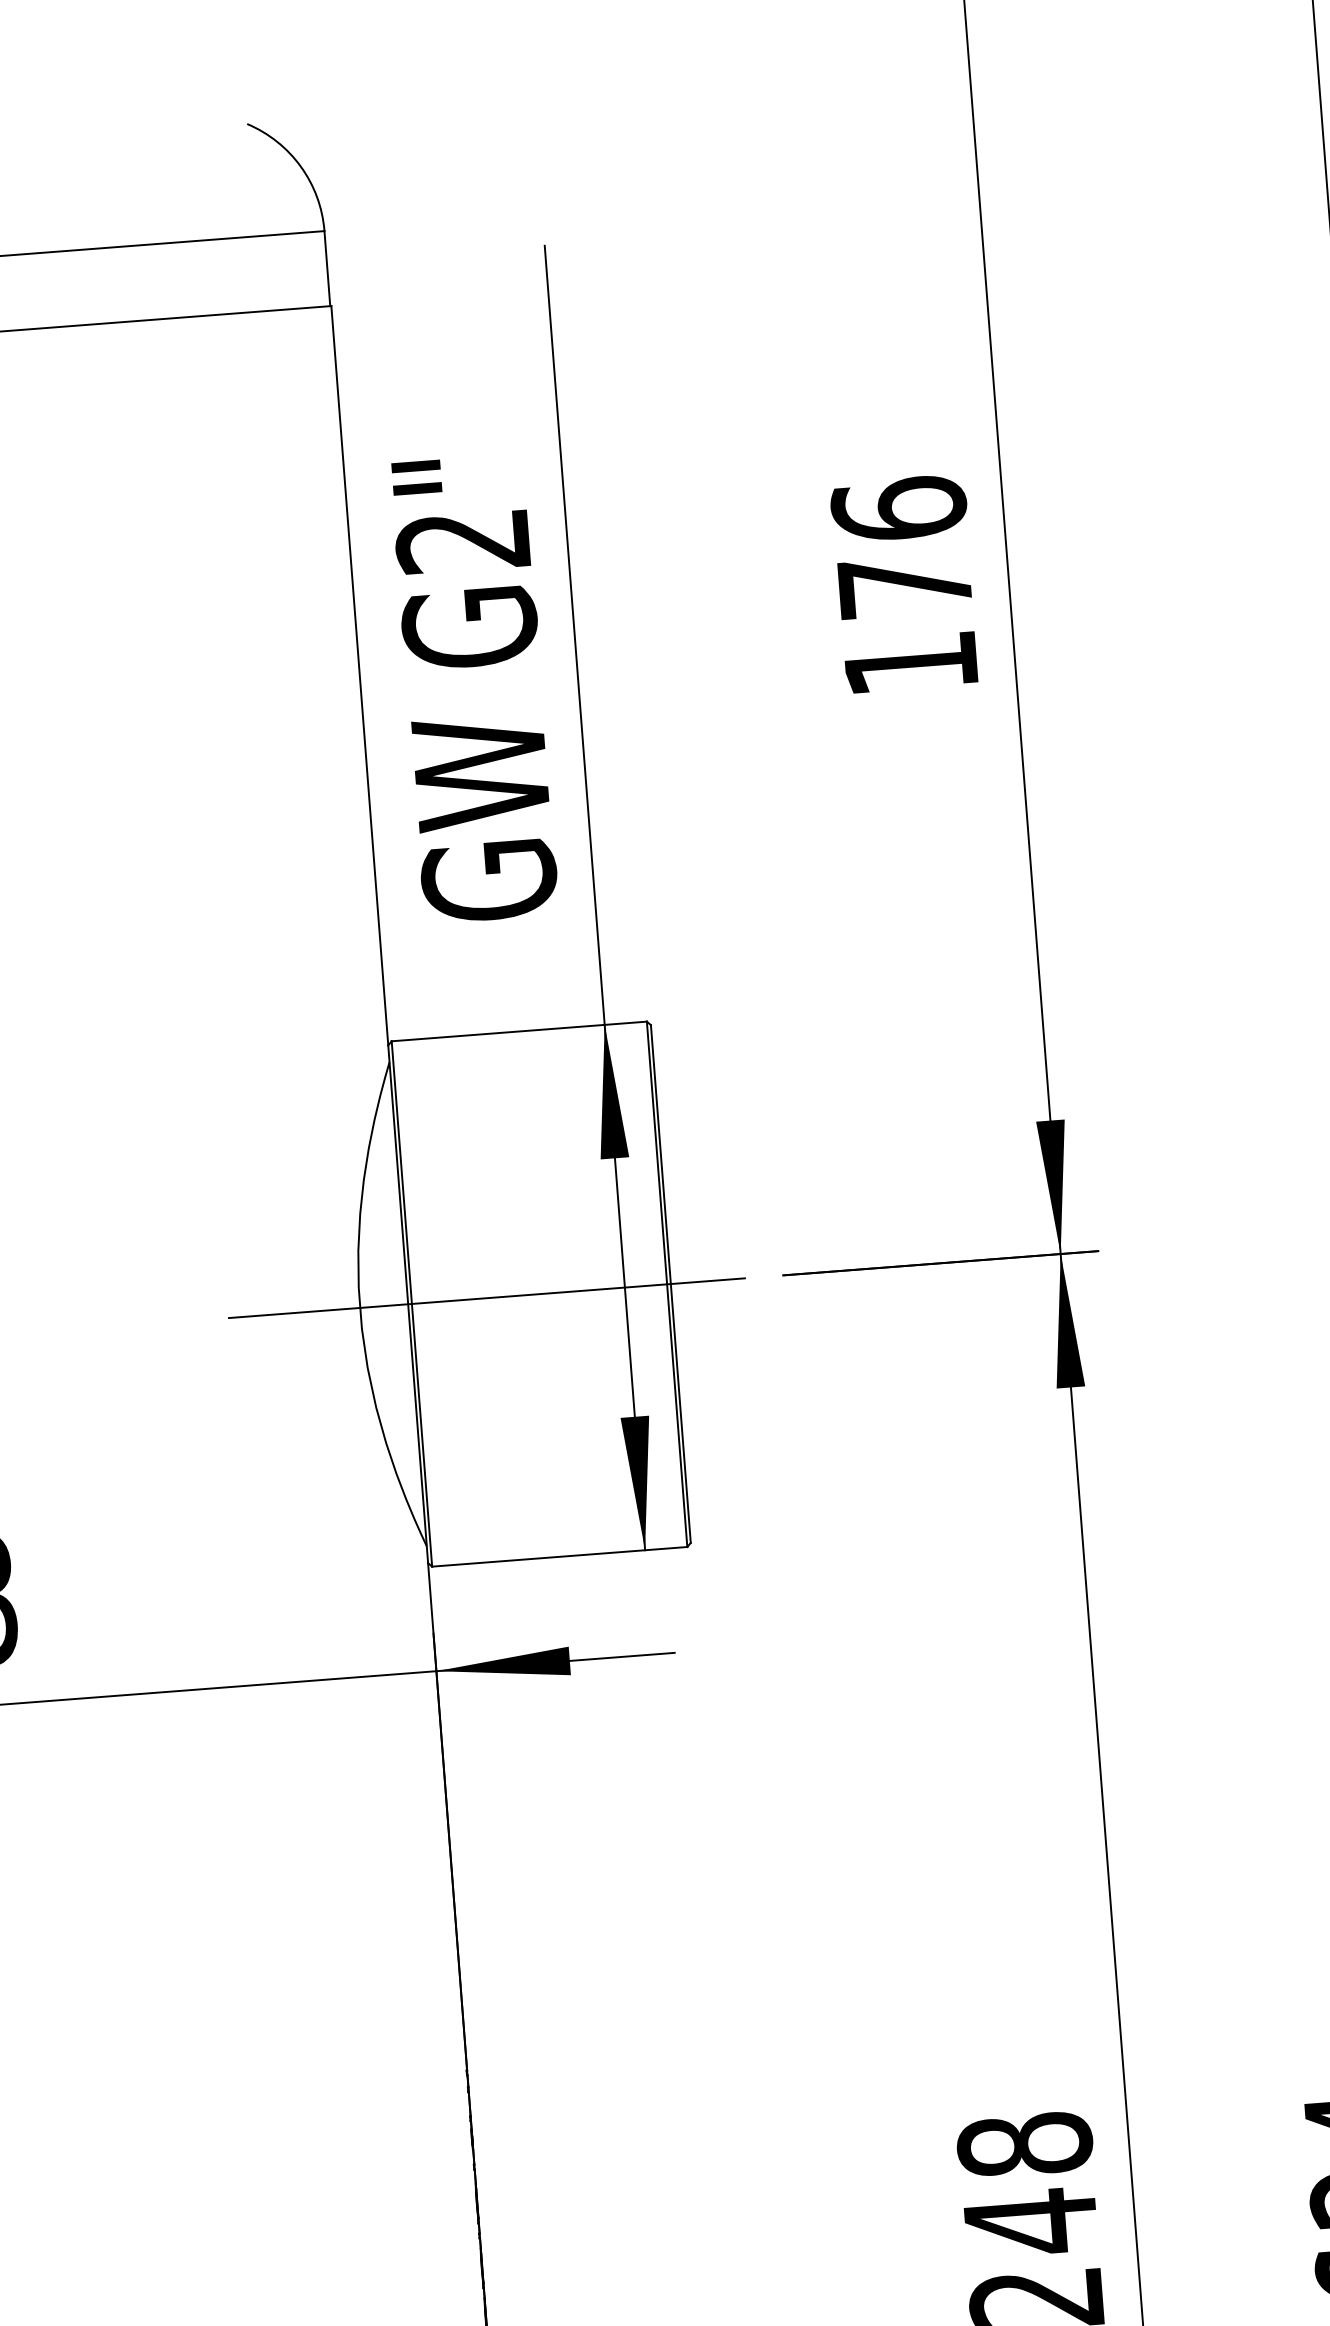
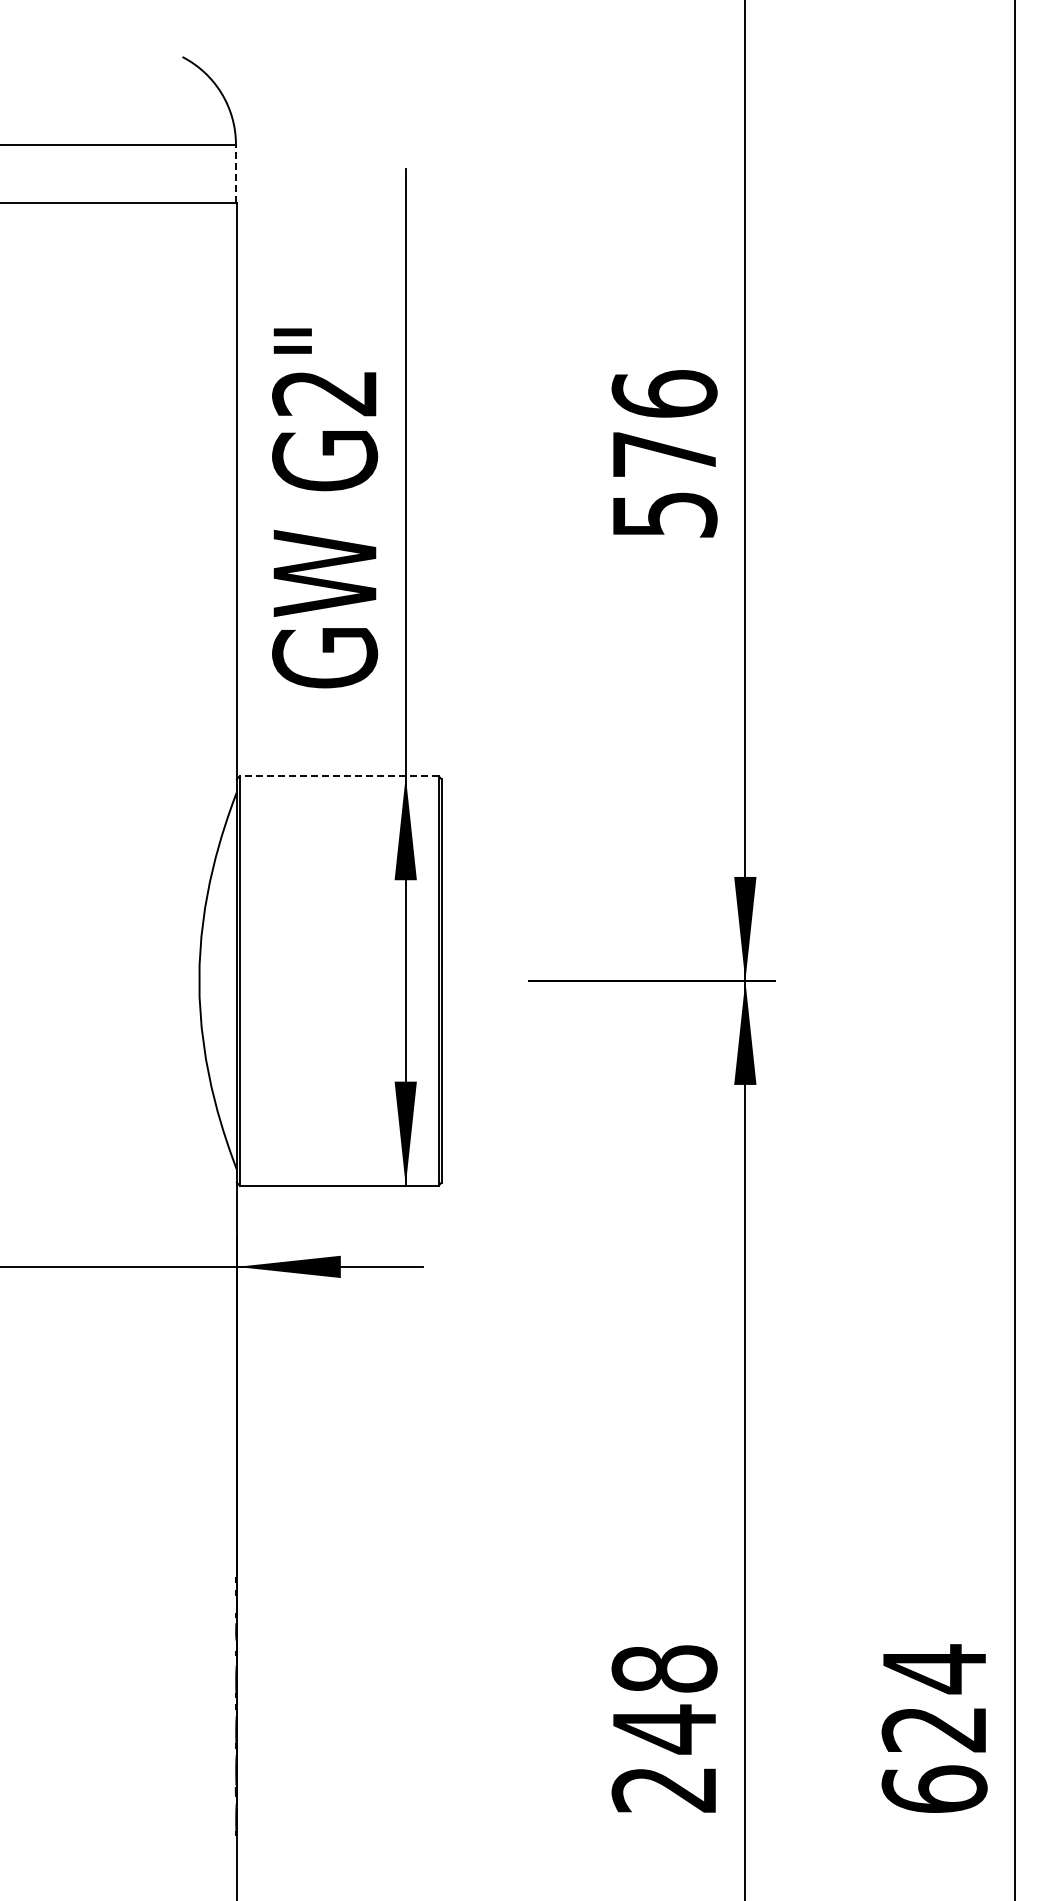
line: (326, 268) -> (235, 173), solid -> dashed
text: (912, 663) -> (665, 514), 176 -> 576
line: (518, 1031) -> (338, 776), solid -> dashed
line: (487, 1297) -> (298, 980), removed

